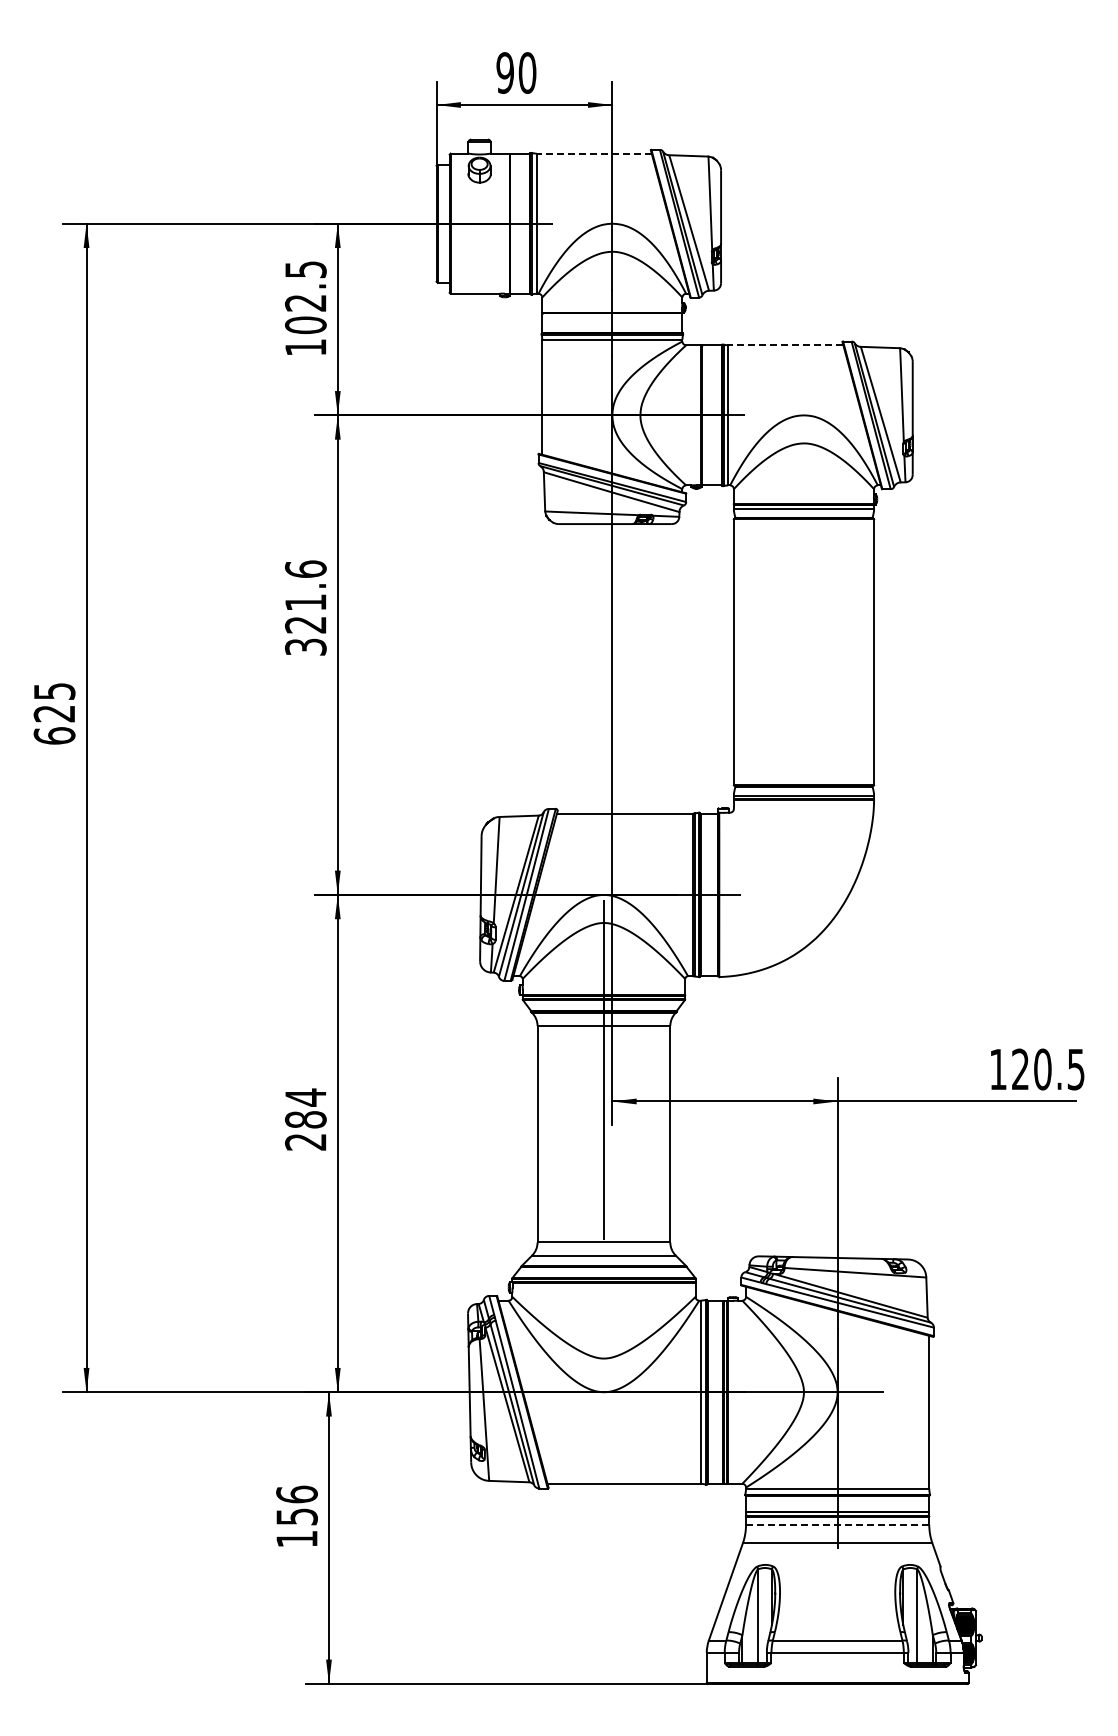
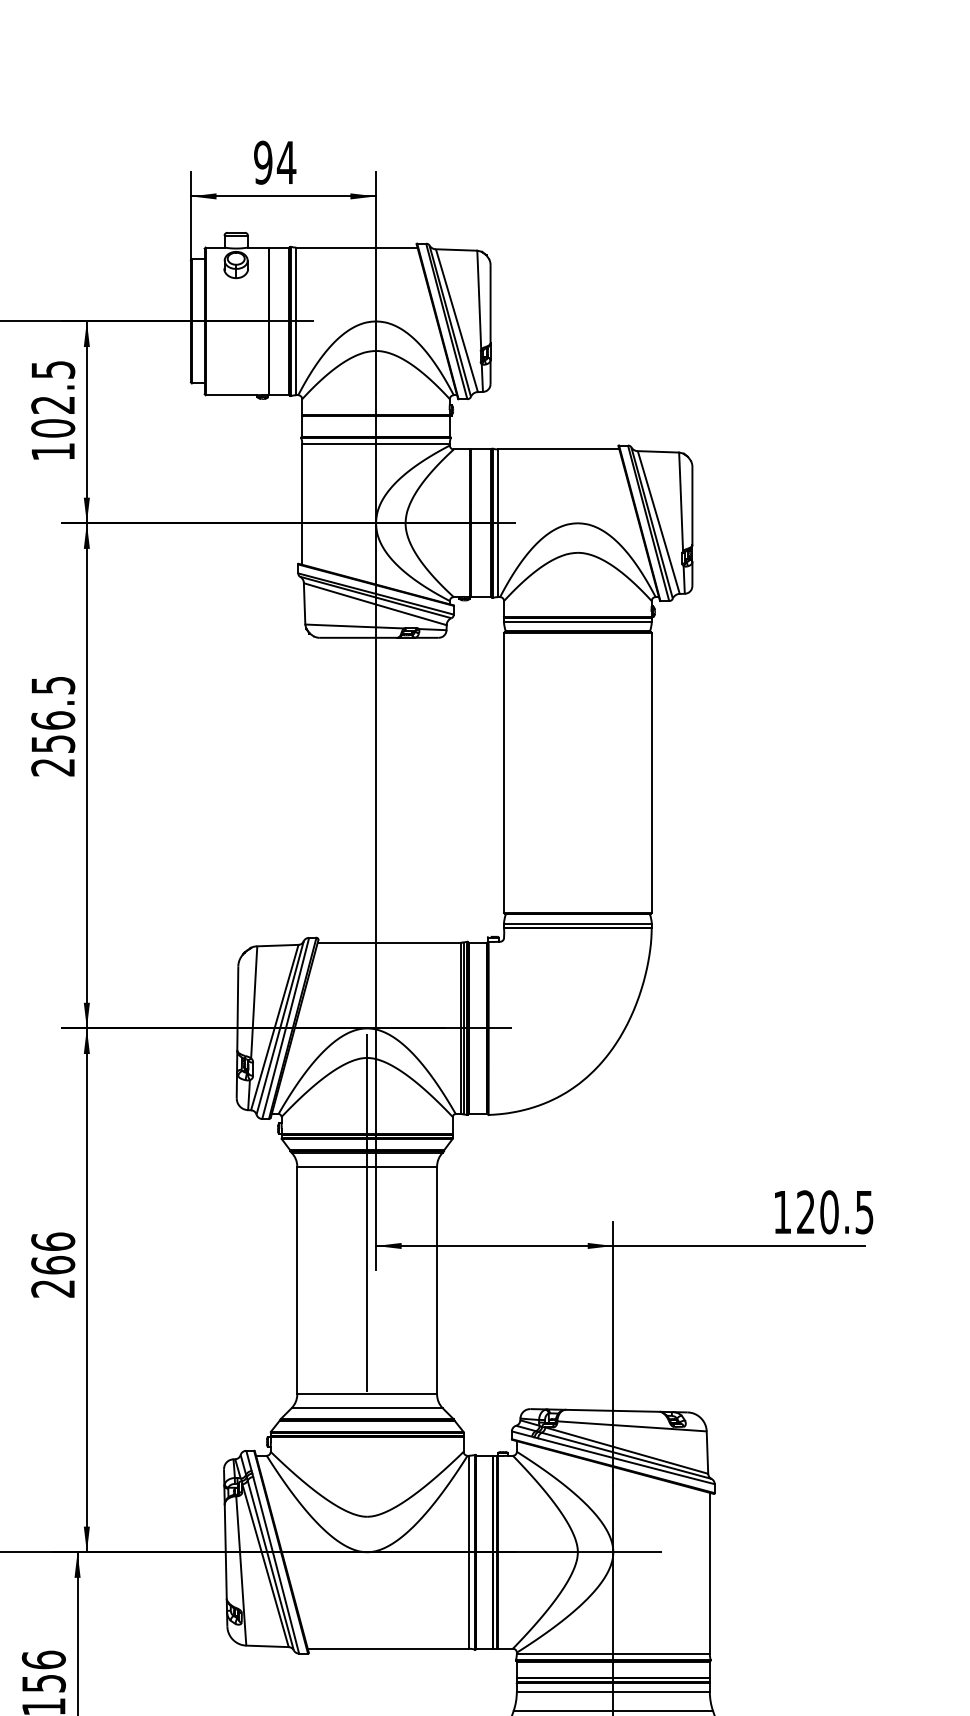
text: (527, 72) -> (286, 162), 90 -> 94
line: (594, 153) -> (357, 247), dashed -> solid
line: (785, 345) -> (558, 449), dashed -> solid
text: (305, 607) -> (52, 725), 321.6 -> 256.5
text: (305, 1108) -> (52, 1253), 284 -> 266
line: (837, 1524) -> (613, 1691), dashed -> solid

